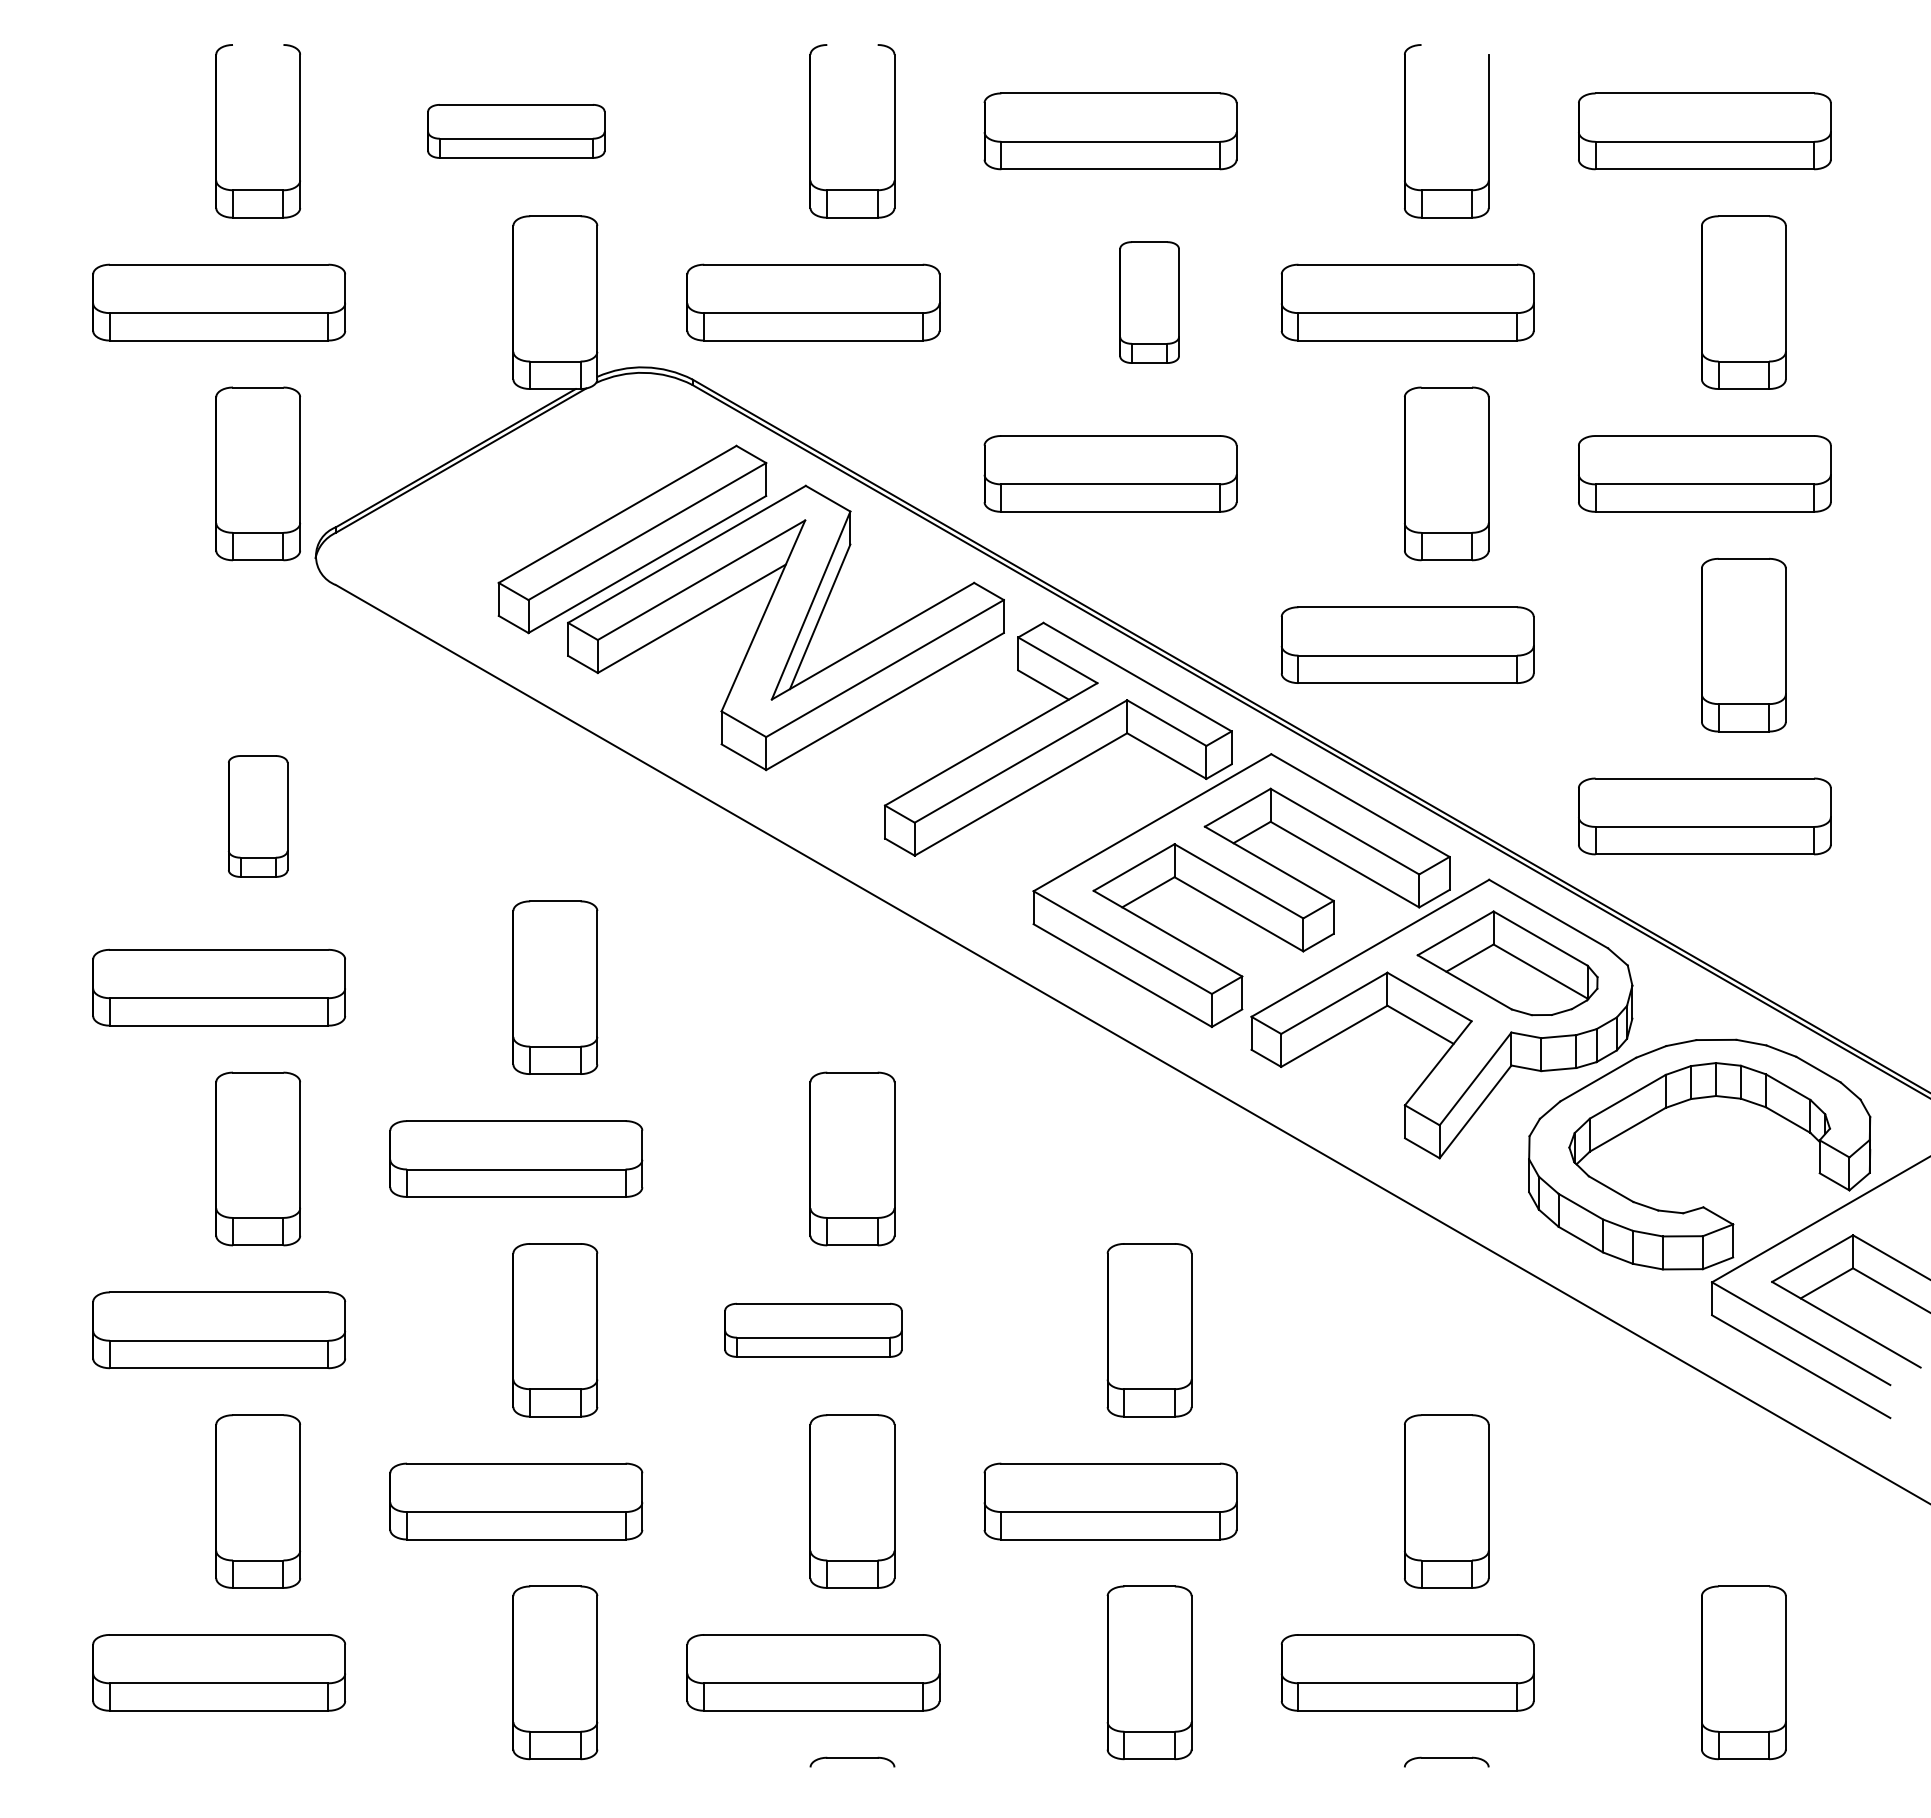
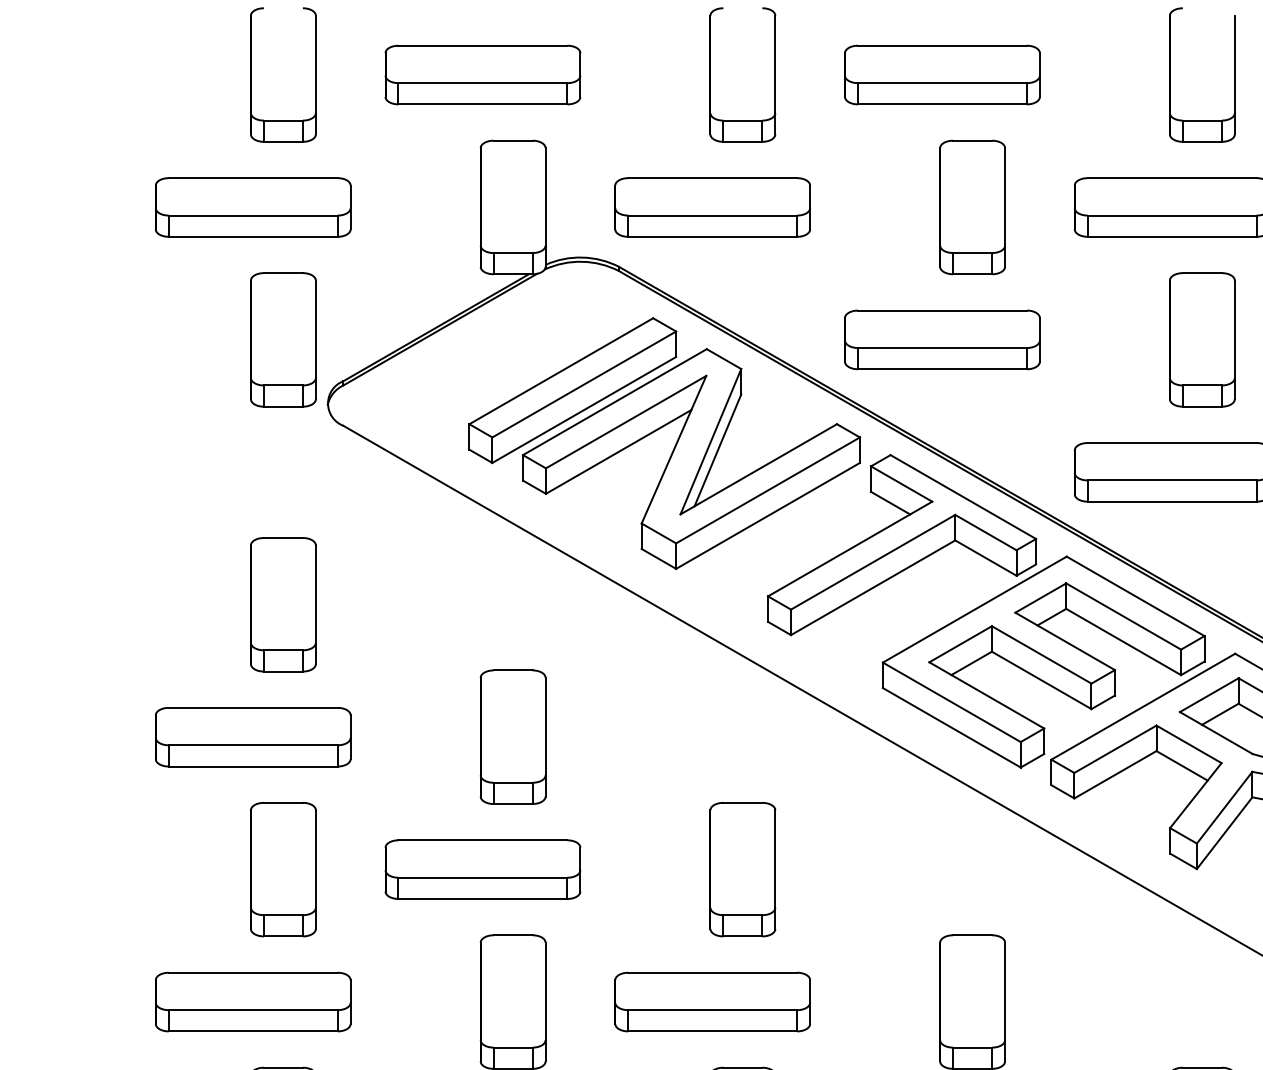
part: (516, 131) -> (483, 75), size x1.43
part: (1149, 302) -> (972, 207), size x1.43
part: (257, 816) -> (282, 604), size x1.43
part: (813, 1330) -> (712, 1002), size x1.43

